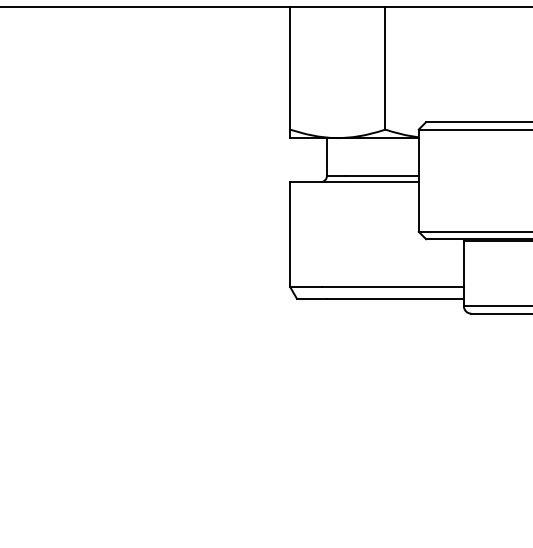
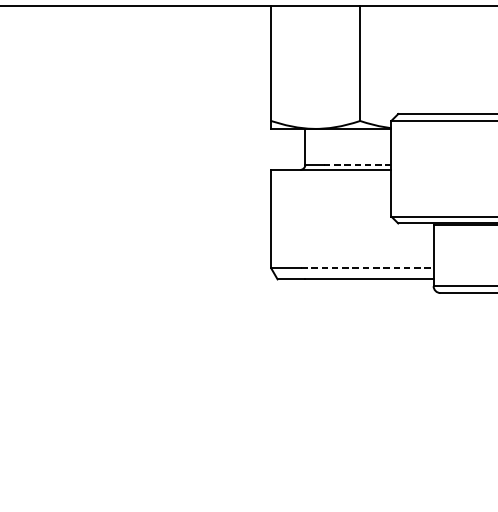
line: (383, 176) -> (358, 164), solid -> dashed
line: (393, 287) -> (367, 268), solid -> dashed

